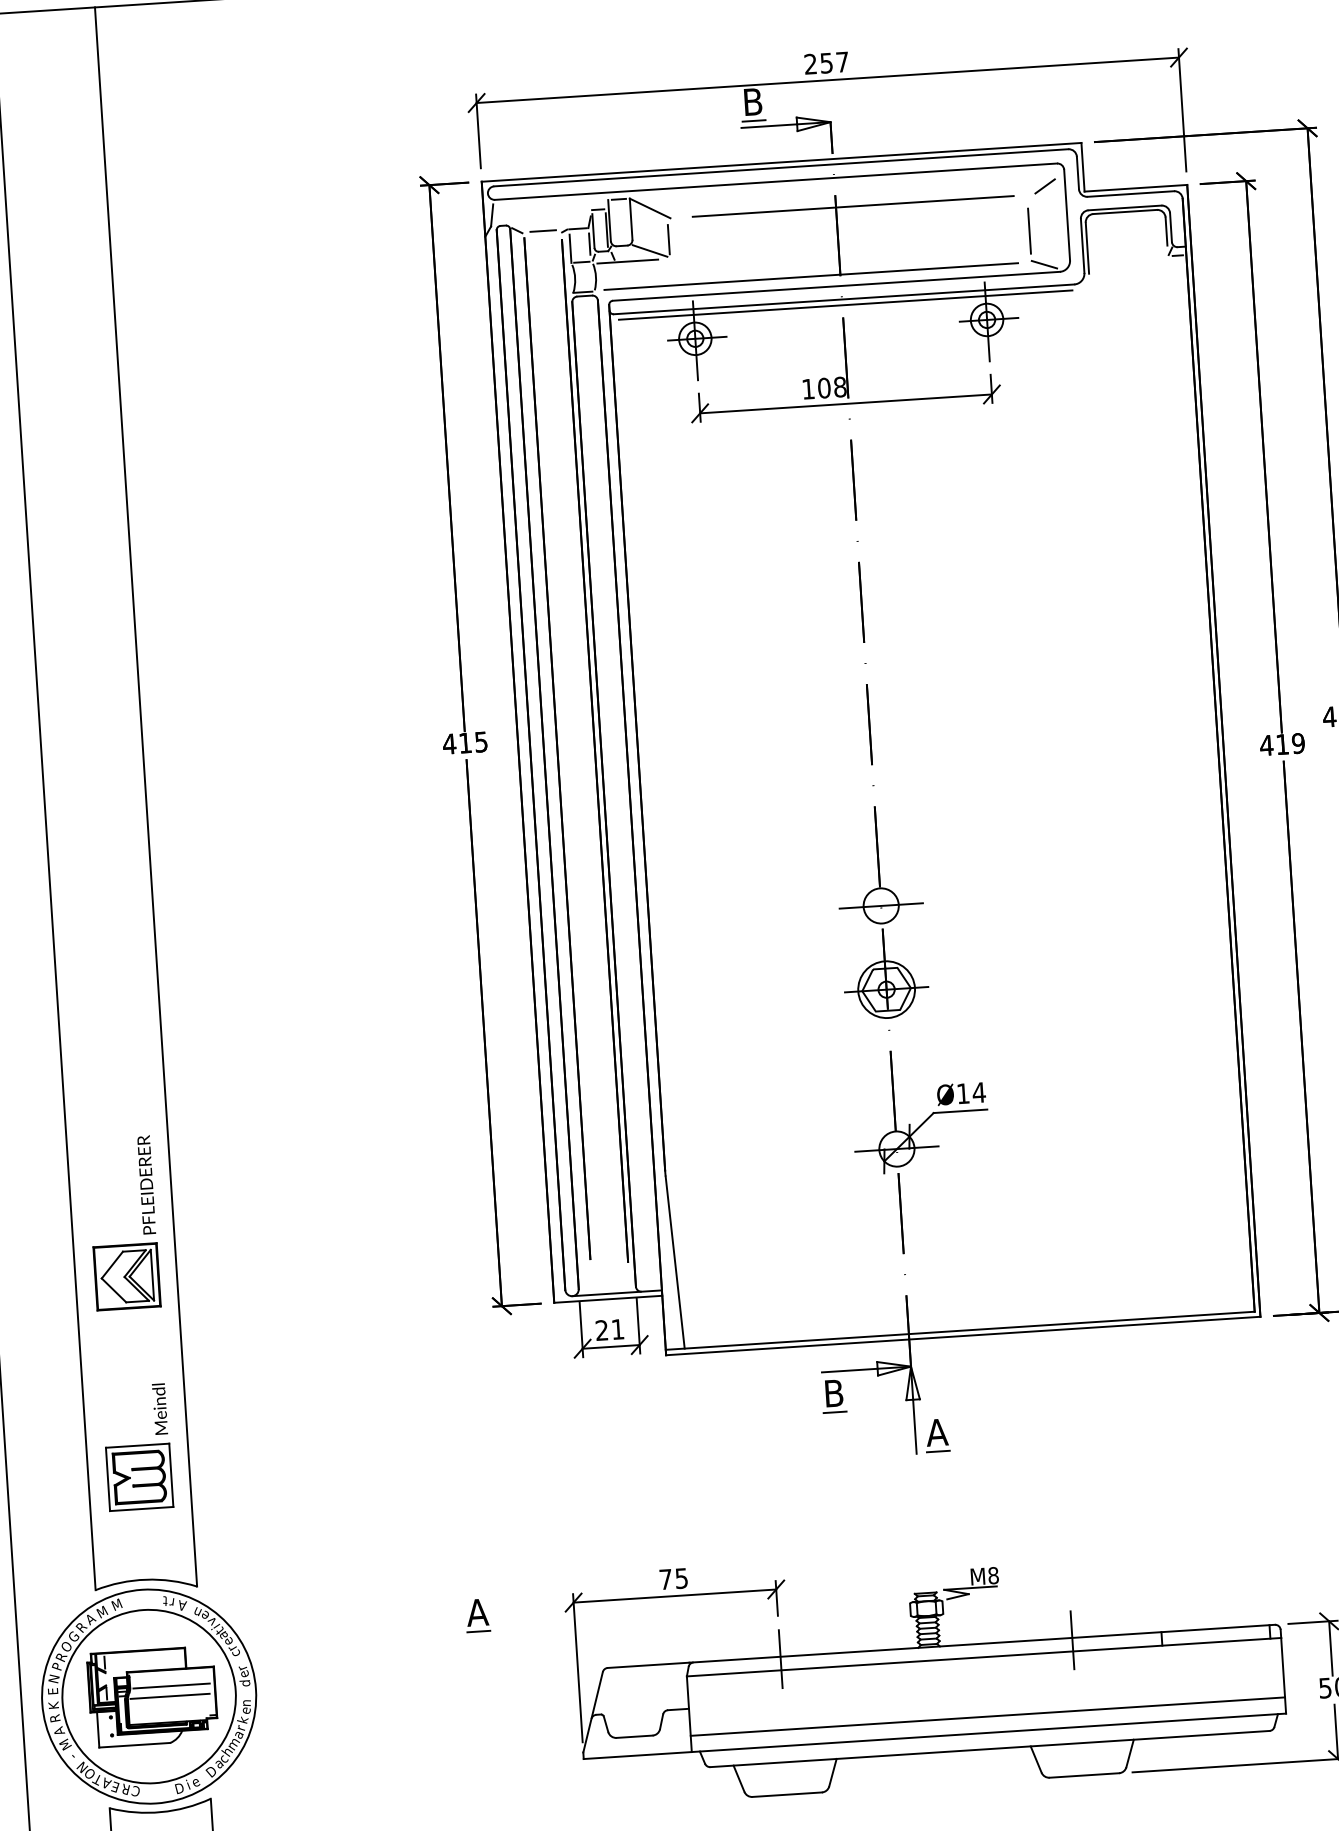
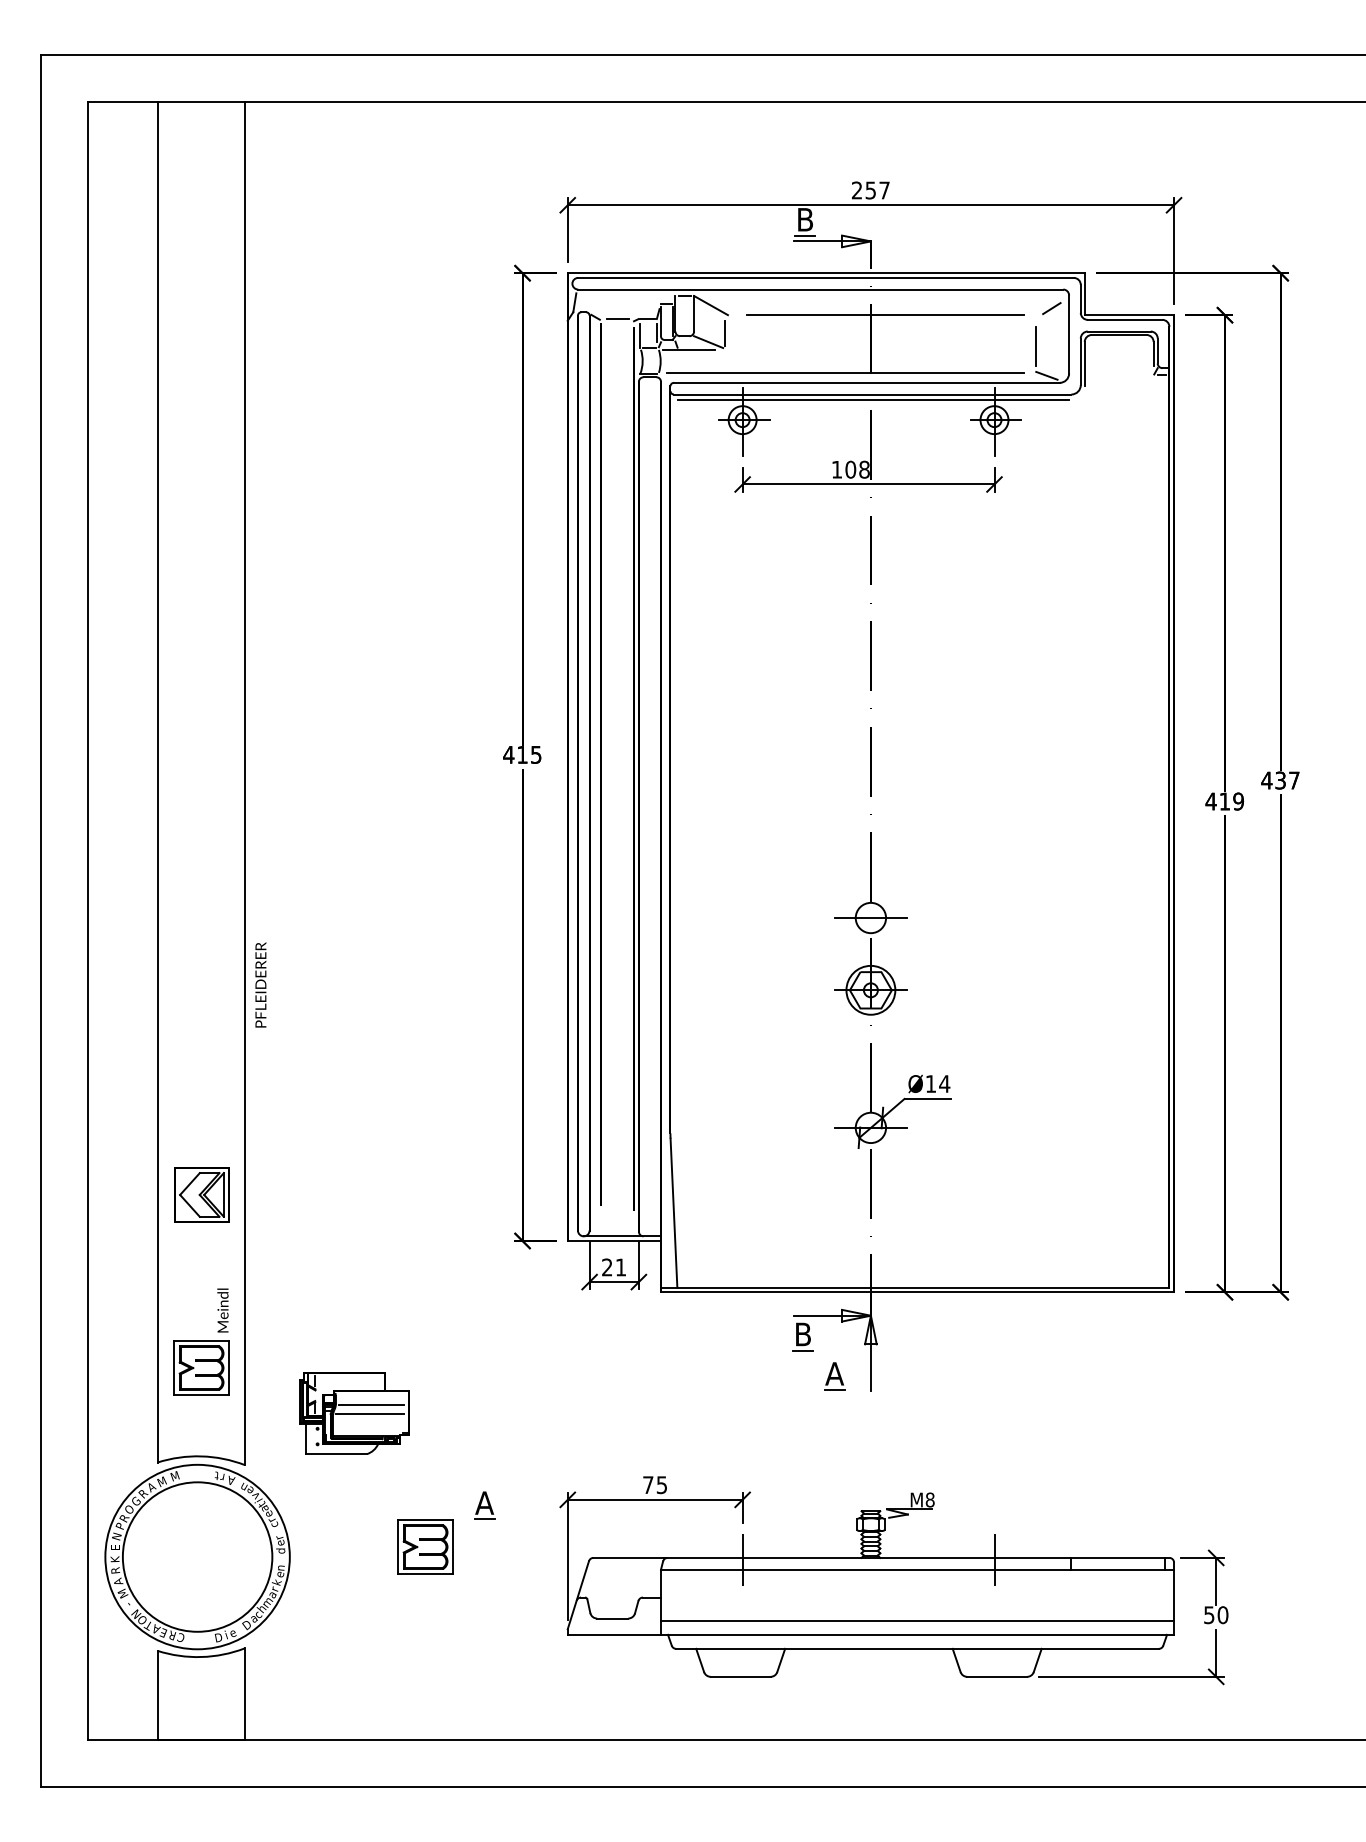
text: (146, 1184) -> (260, 984), moved
part: (937, 1435) -> (834, 1376), moved
part: (412, 1667) -> (425, 1546), added
part: (152, 1696) -> (354, 1413), moved

